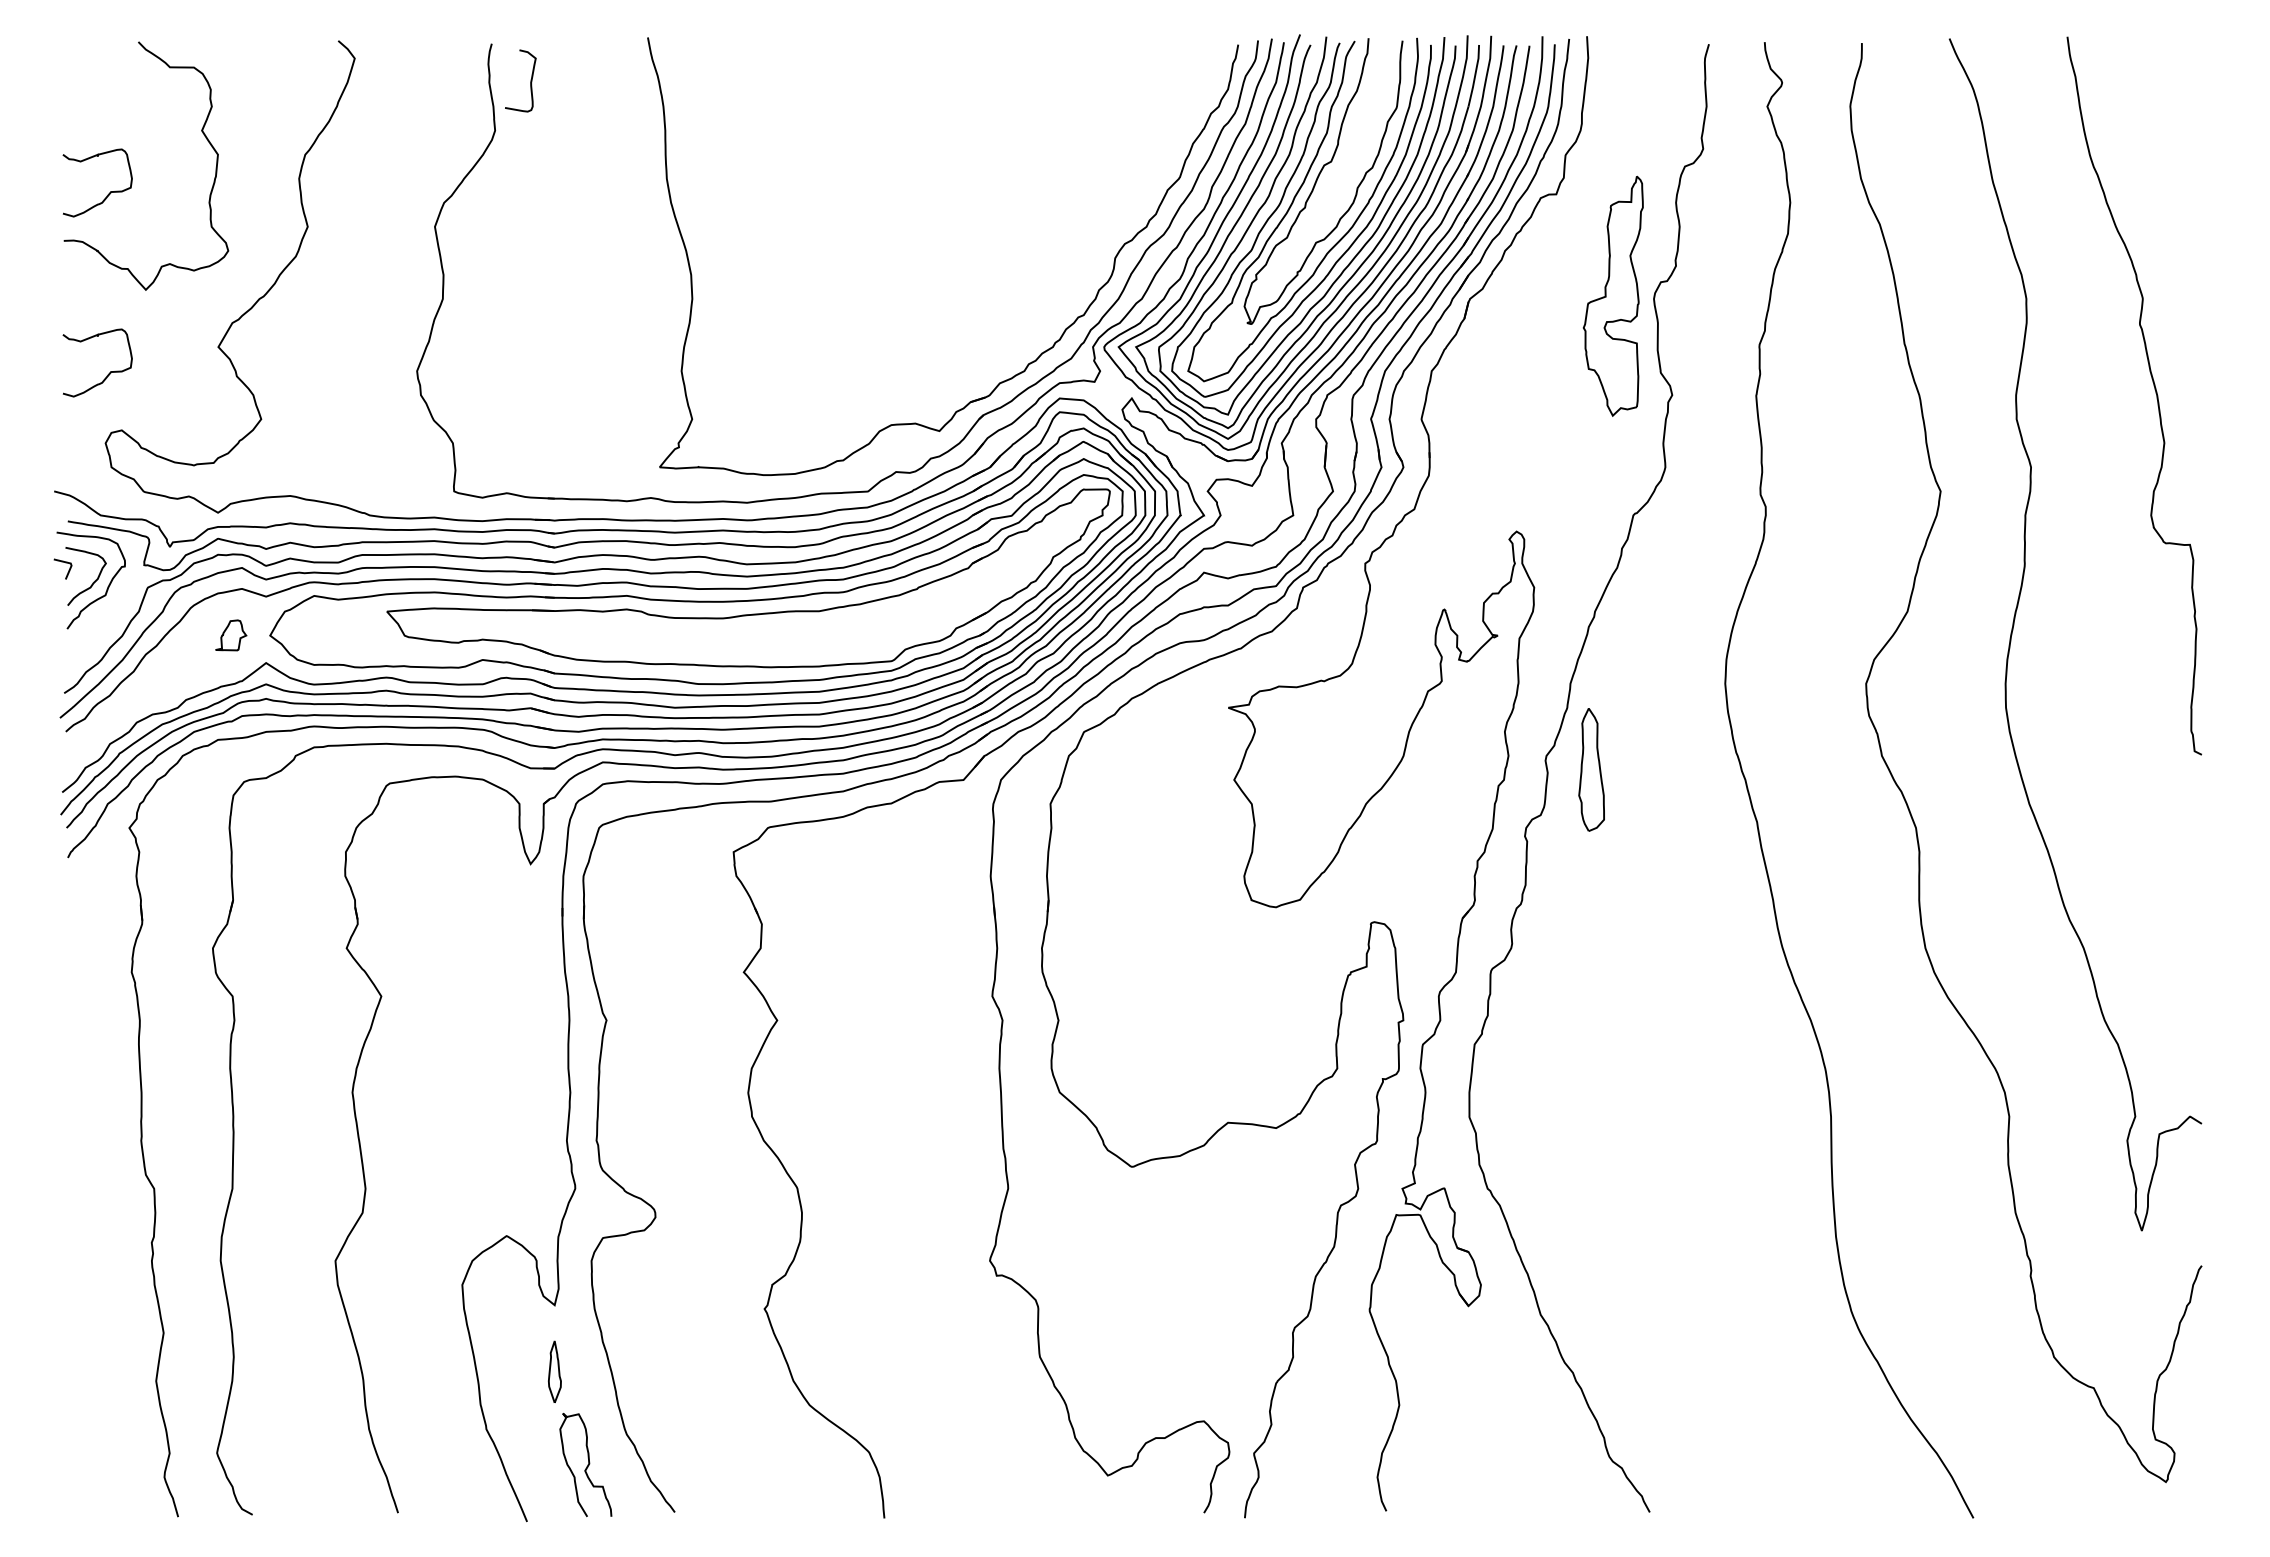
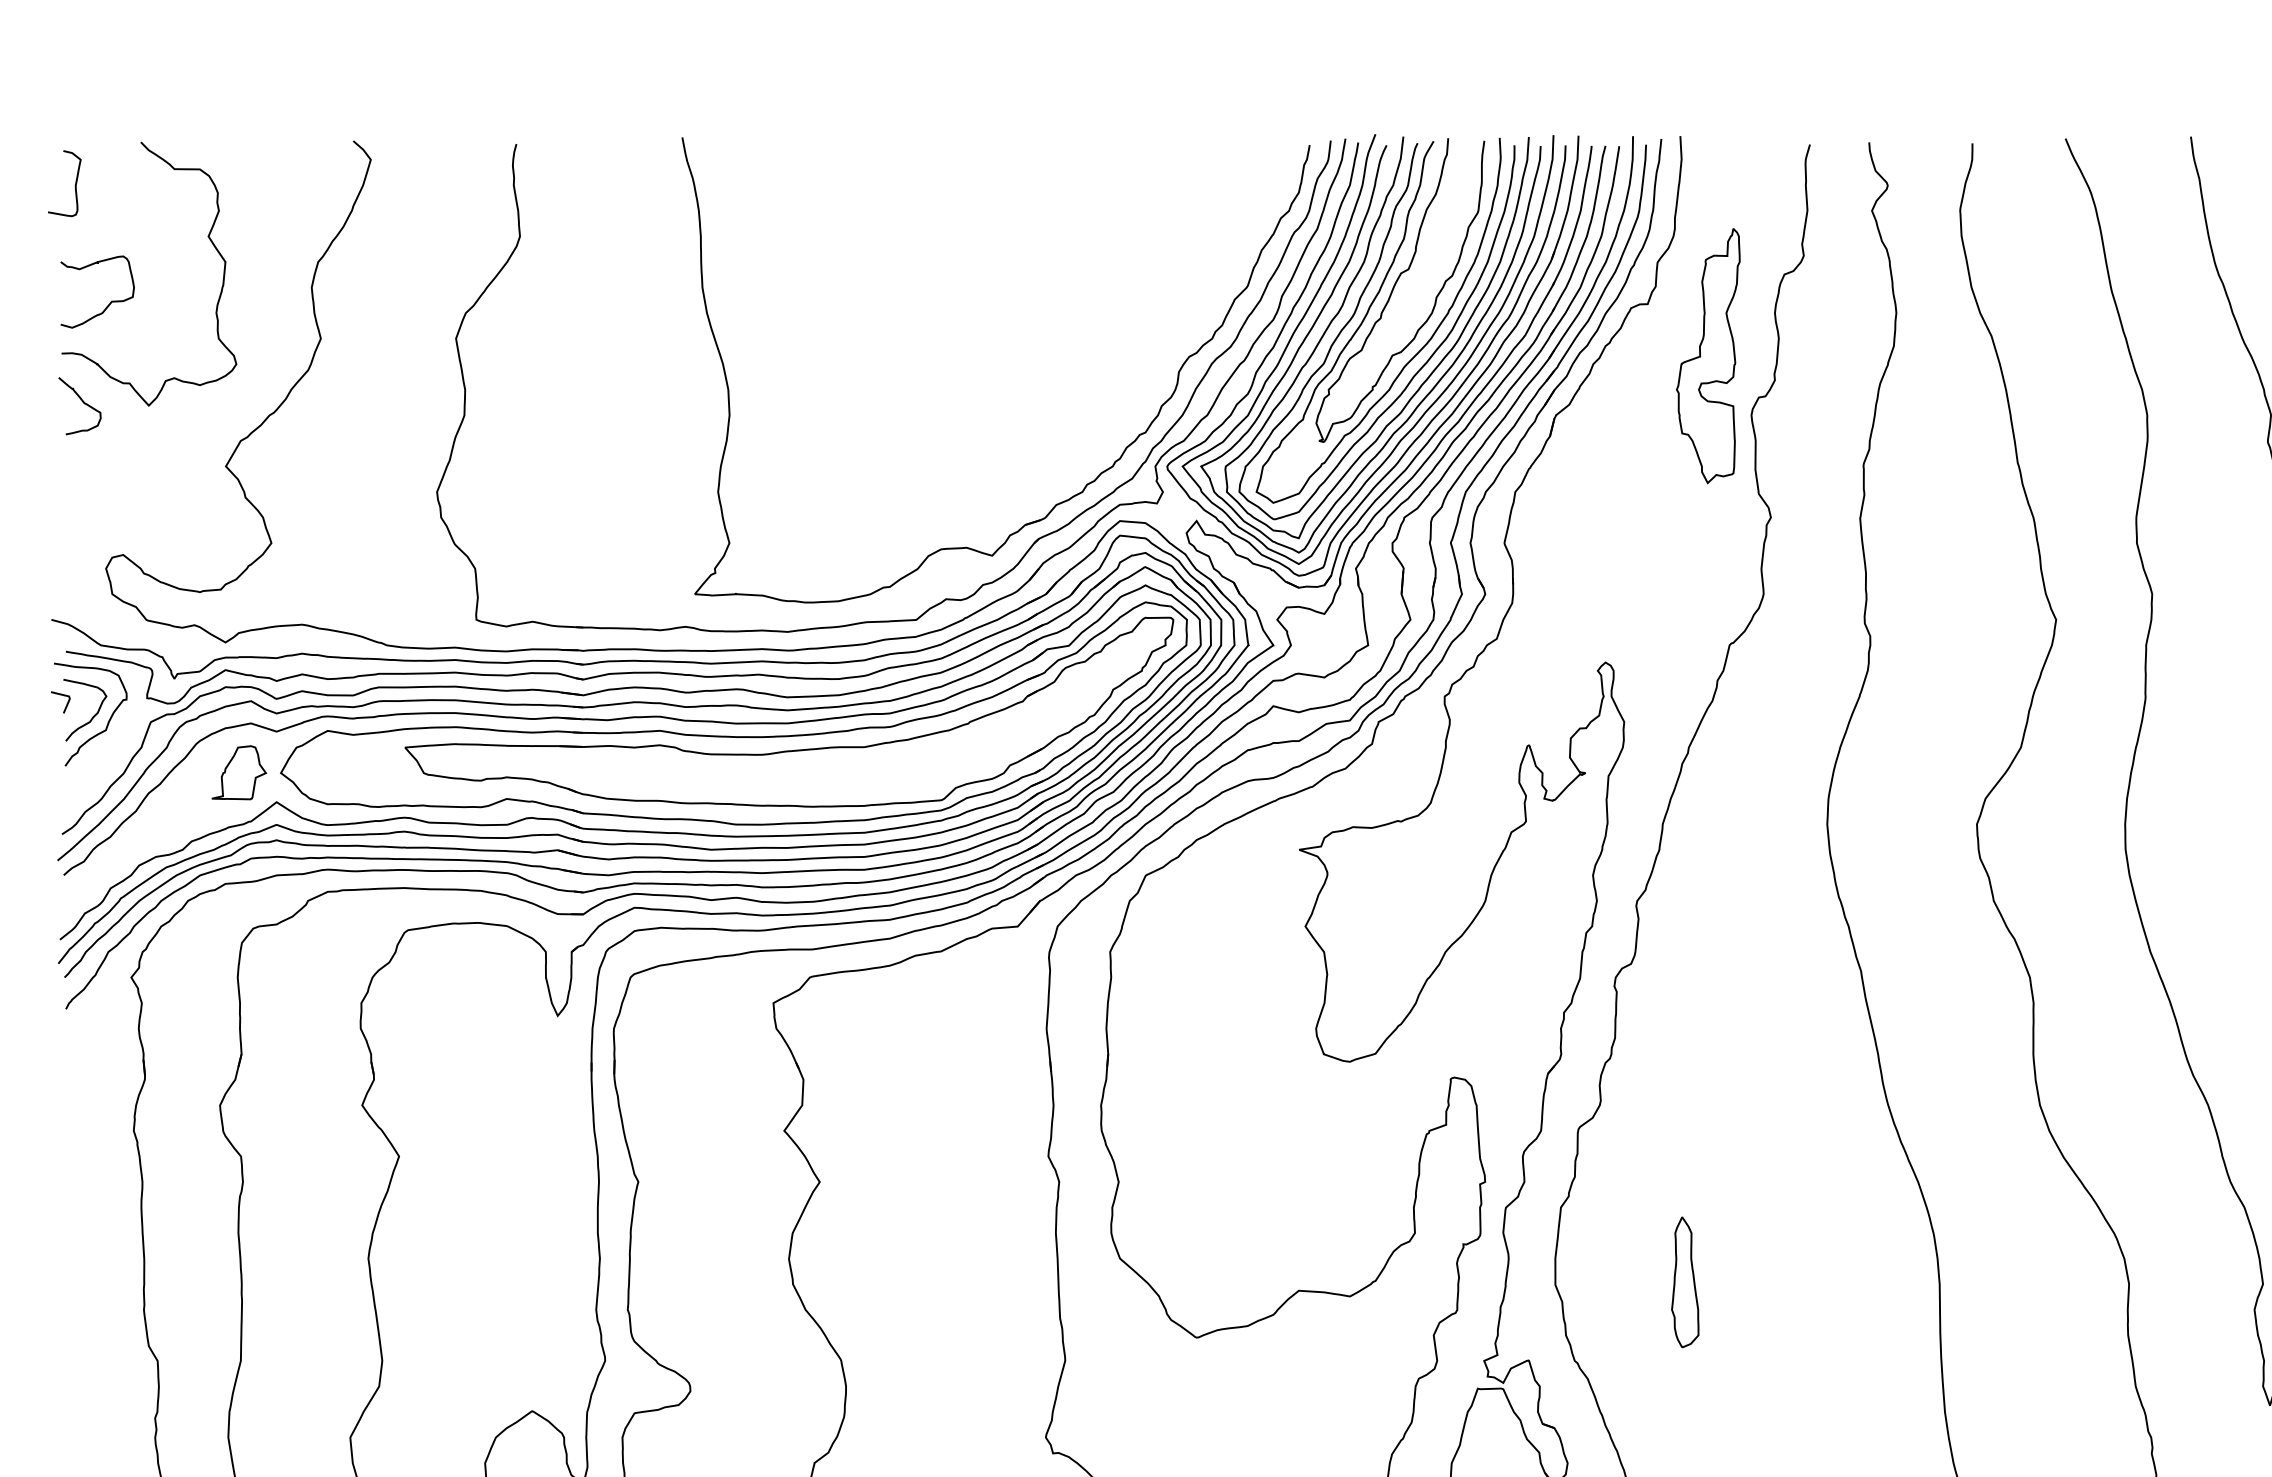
curve: (530, 80) -> (75, 183), moved
curve: (84, 288) -> (83, 404), added
part: (1612, 295) -> (1707, 355), moved
curve: (108, 373) -> (109, 494), removed
part: (231, 635) -> (239, 772), size x1.67
part: (1591, 769) -> (1685, 1281), moved

